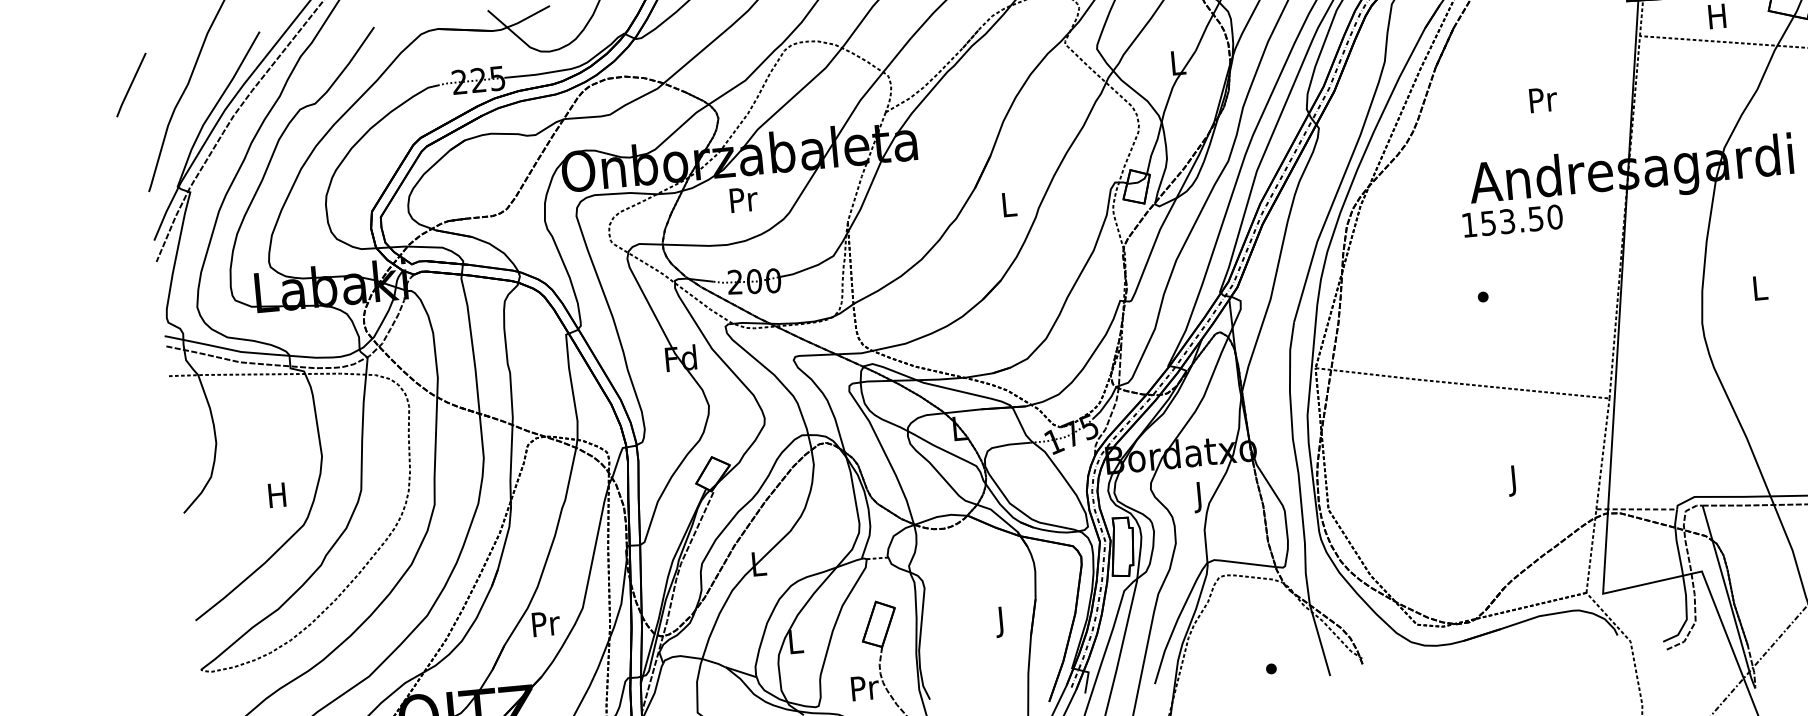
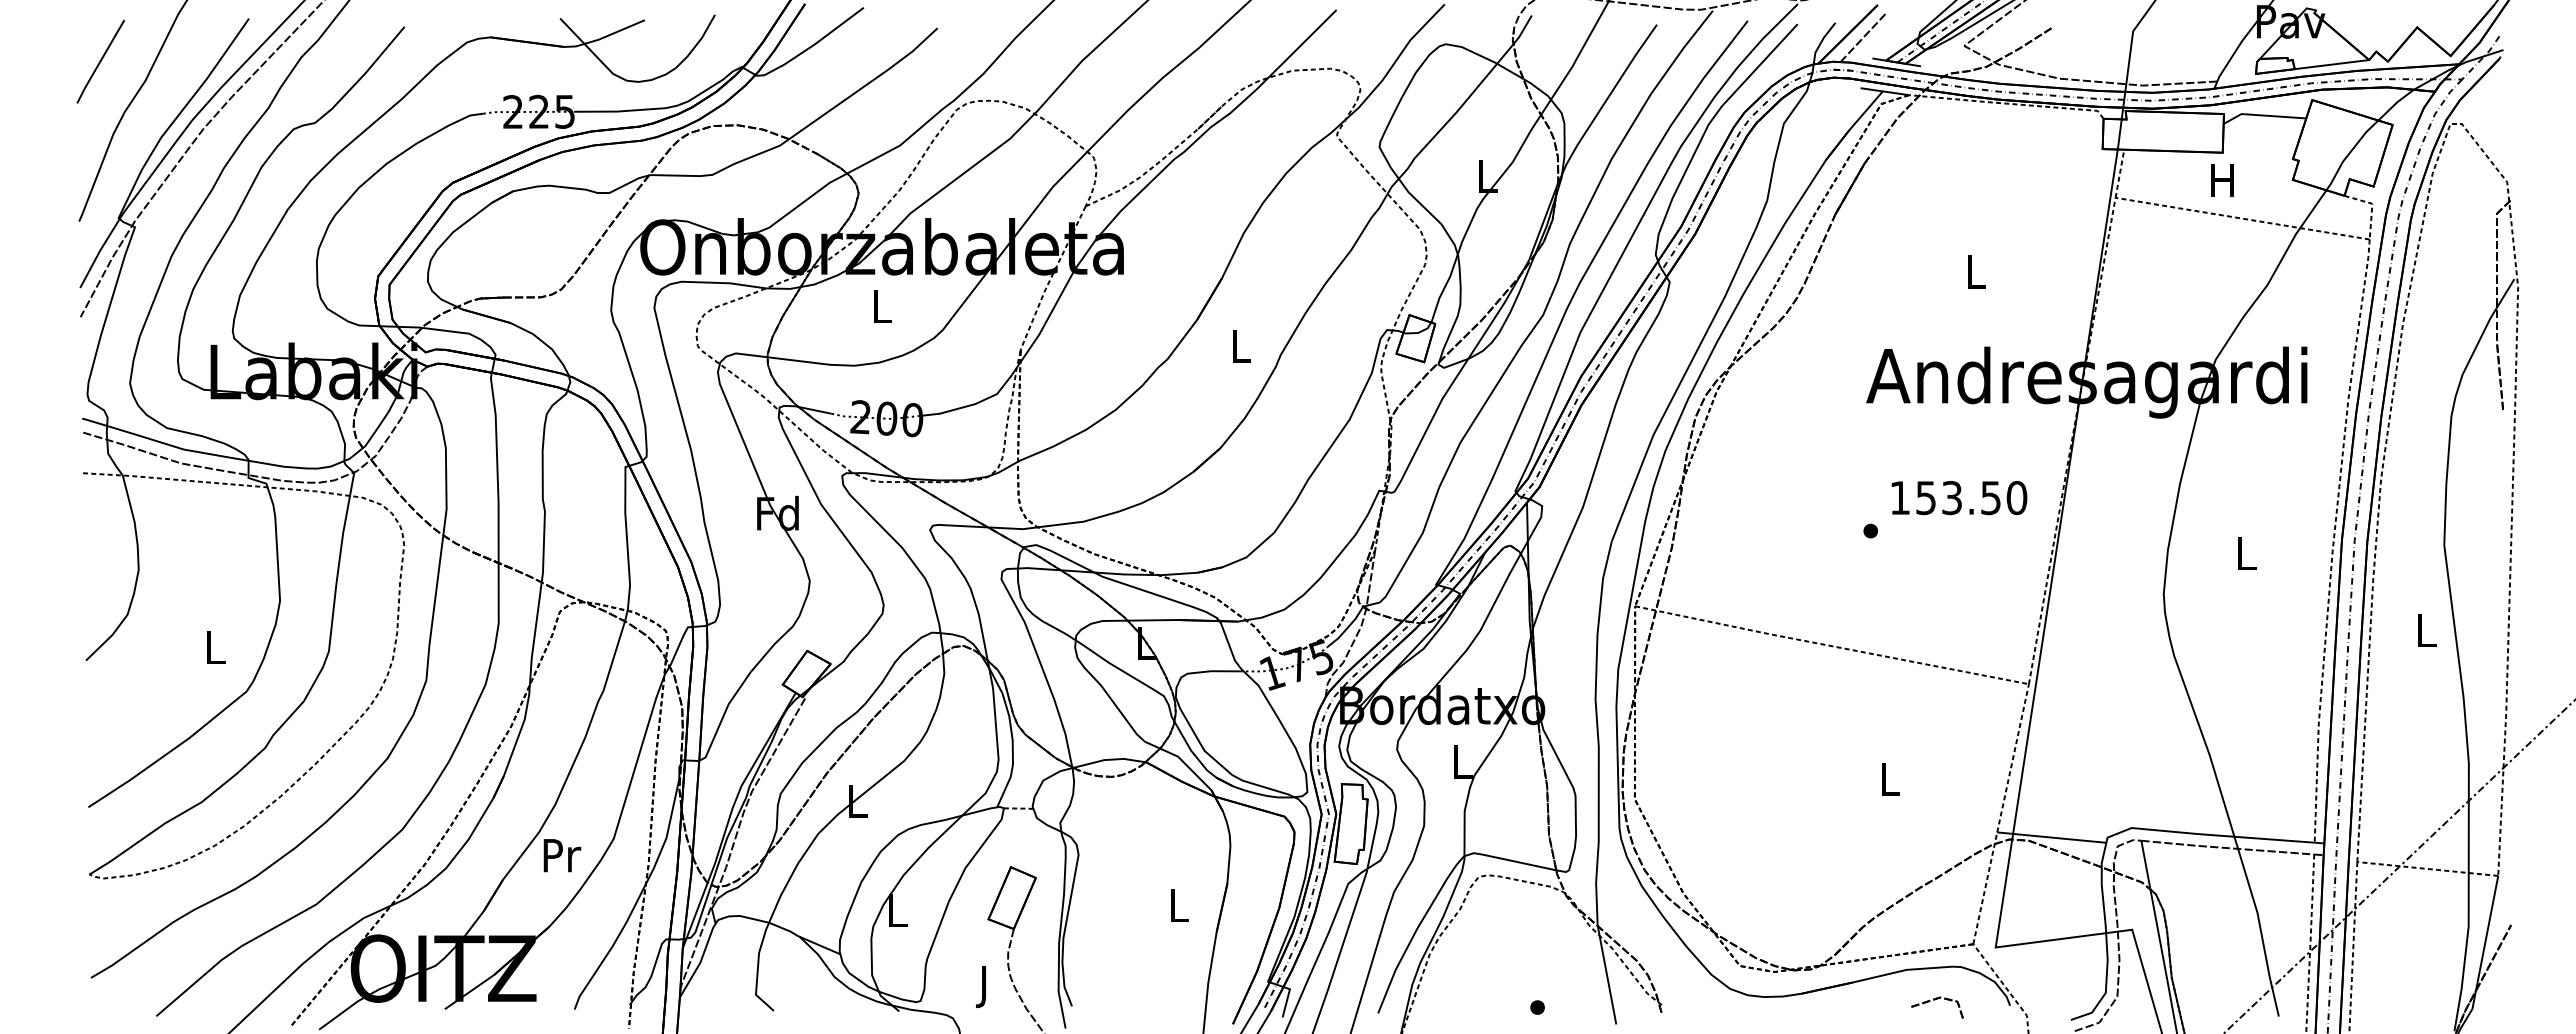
line: (131, 84) -> (100, 61), moved
text: (1543, 99) -> (1976, 271), Pr -> L
text: (743, 199) -> (882, 306), Pr -> L
text: (1512, 221) -> (1959, 498), moved
text: (1514, 480) -> (1890, 783), J -> L
text: (277, 494) -> (214, 647), H -> L
text: (1199, 497) -> (1462, 766), J -> L
line: (1636, 509) -> (2051, 837), dashed -> solid
text: (1002, 622) -> (1179, 910), J -> L
part: (1562, 636) -> (1935, 1000), added
text: (865, 691) -> (985, 987), Pr -> J

